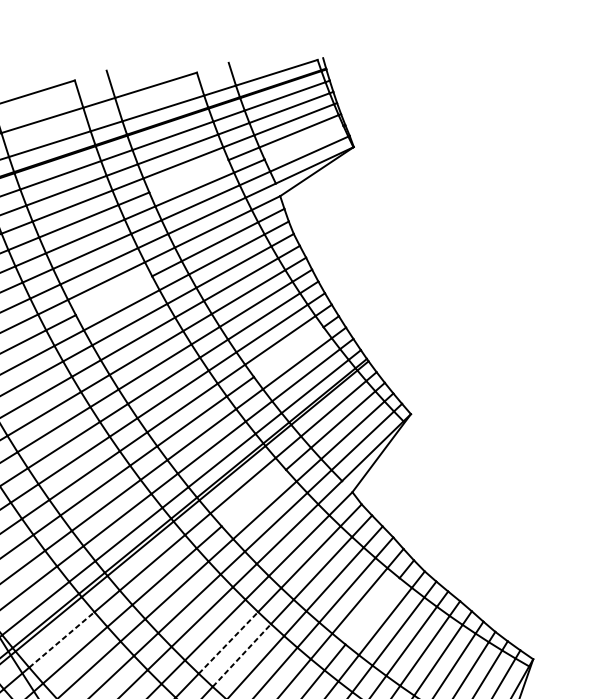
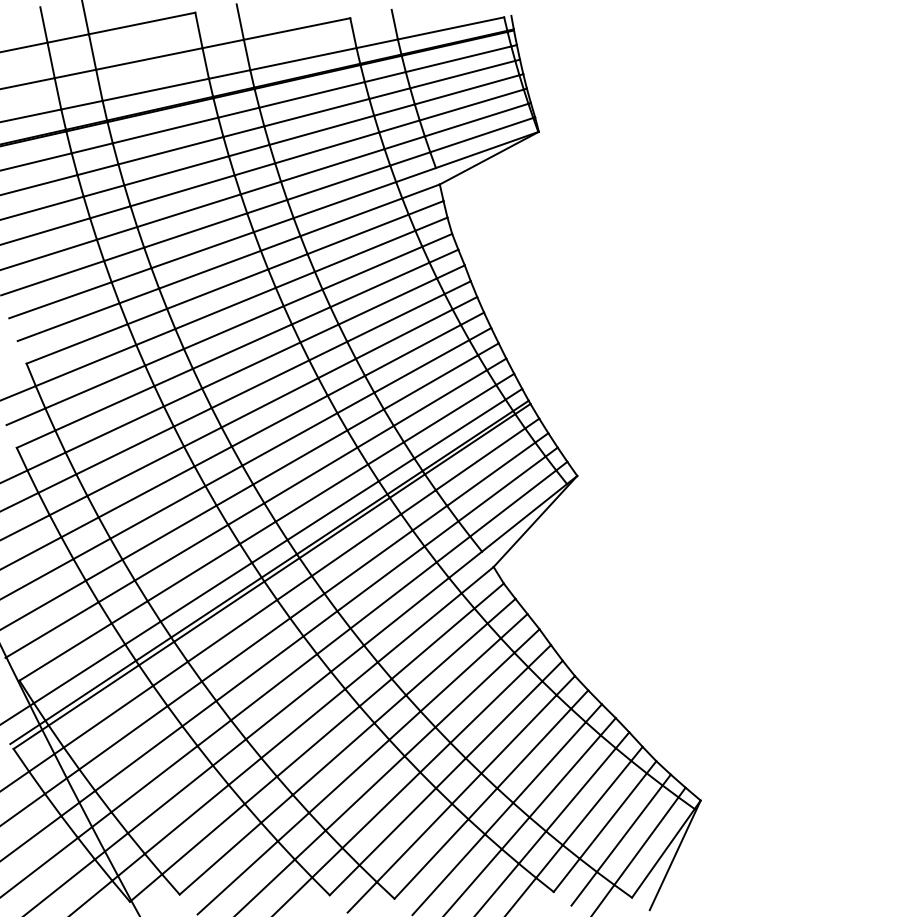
line: (303, 142) -> (476, 119), added
line: (189, 175) -> (327, 147), added
line: (113, 295) -> (217, 288), added
line: (288, 352) -> (430, 382), added
line: (253, 497) -> (368, 561), added
line: (372, 611) -> (503, 719), added
line: (61, 639) -> (108, 716), dashed -> solid
line: (228, 642) -> (318, 741), dashed -> solid
line: (242, 654) -> (334, 758), dashed -> solid

